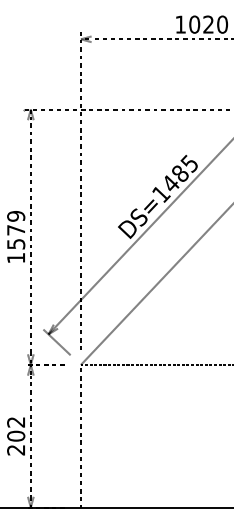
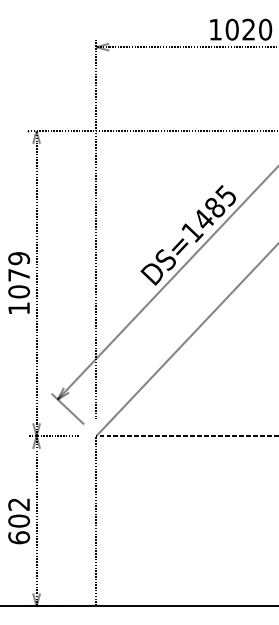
text: (16, 243) -> (19, 291), 1579 -> 1079
text: (16, 449) -> (19, 537), 202 -> 602

